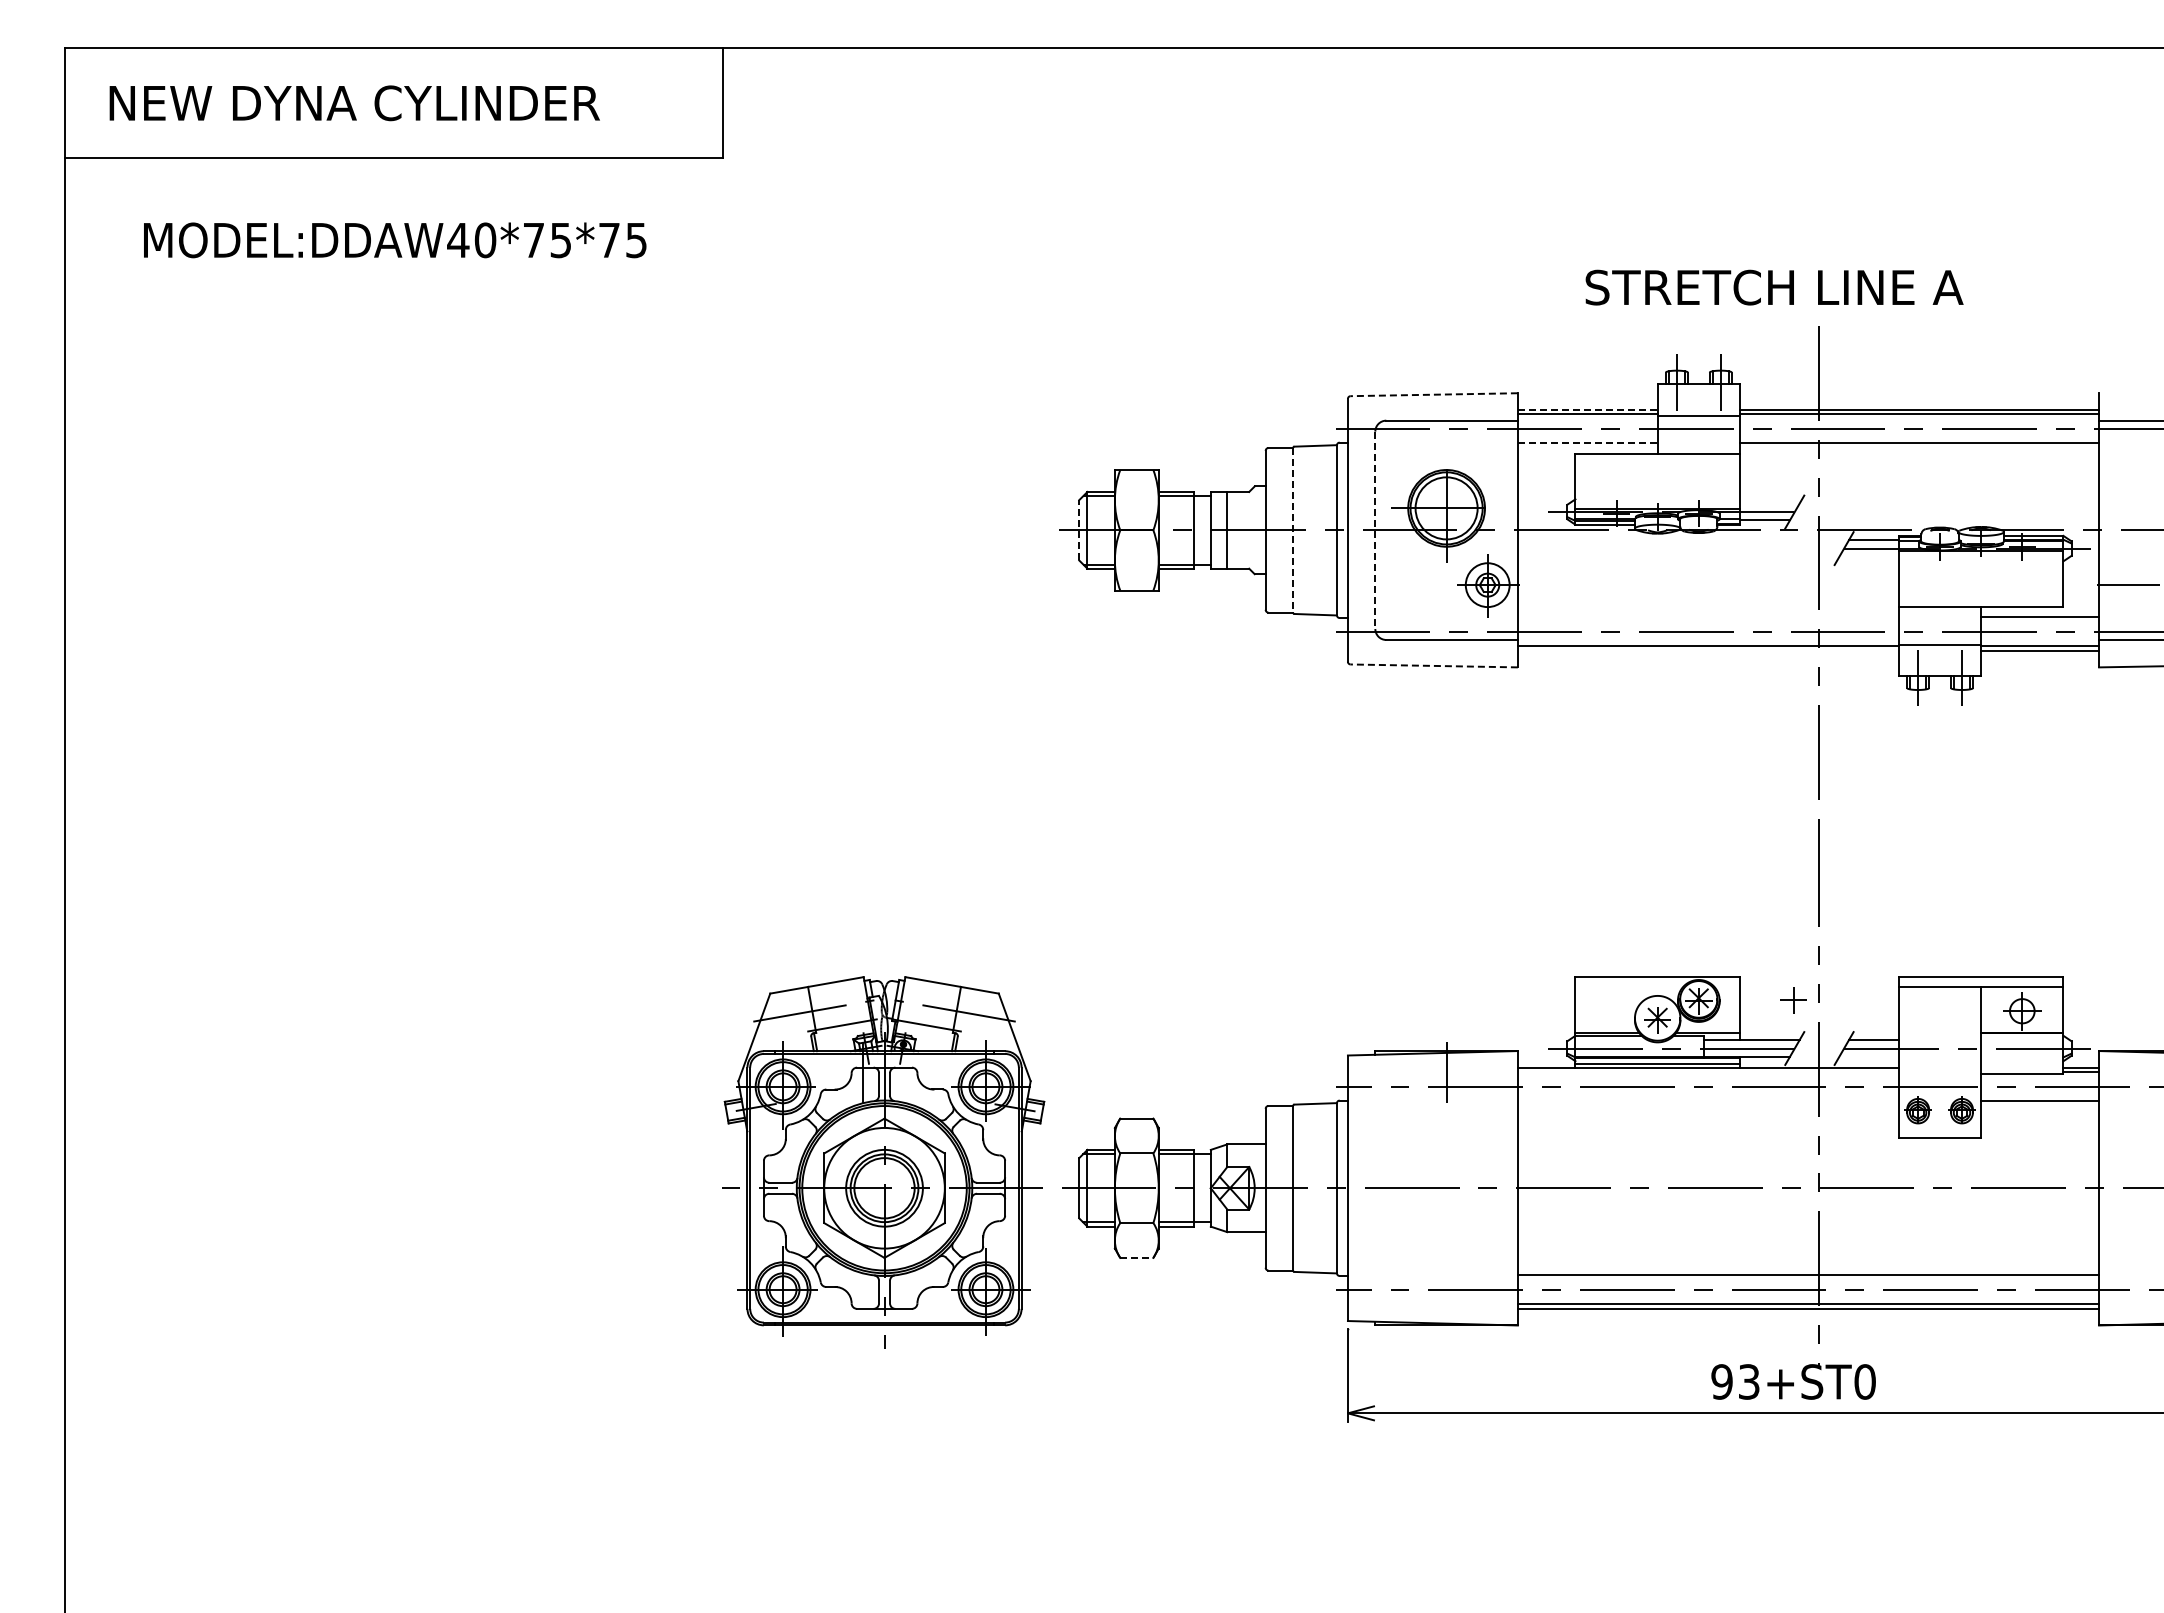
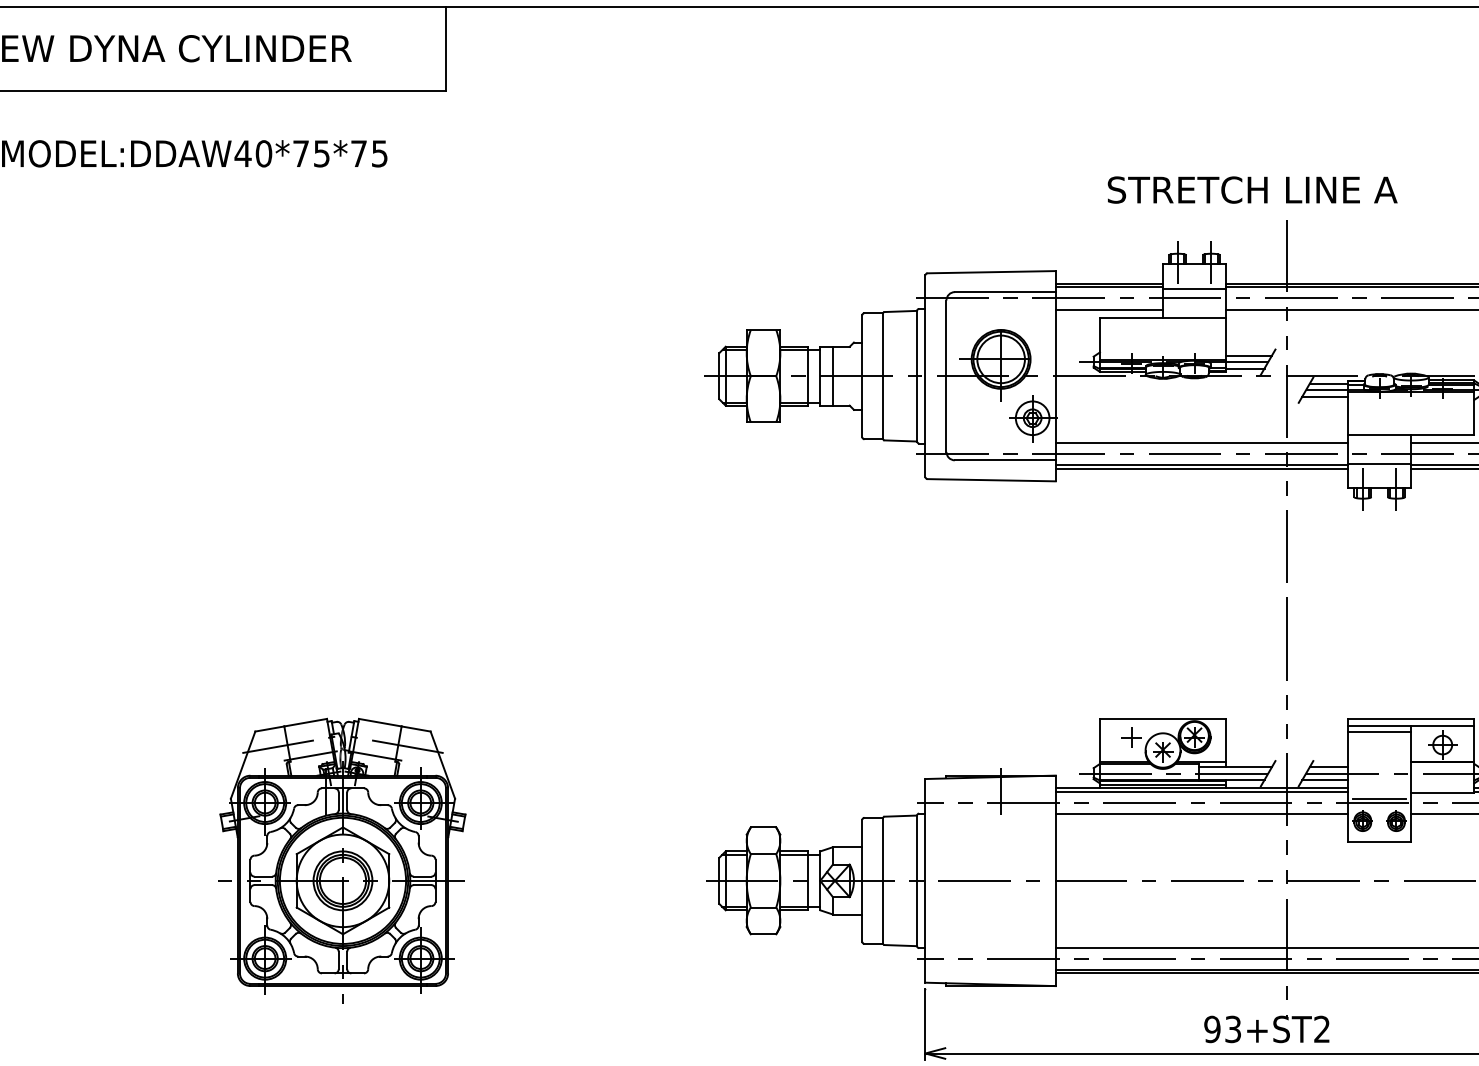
line: (1434, 394) -> (991, 272), dashed -> solid
line: (1587, 409) -> (1109, 283), dashed -> solid
line: (1587, 443) -> (1109, 309), dashed -> solid
line: (1769, 503) -> (1248, 355), added
line: (1079, 529) -> (719, 375), dashed -> solid
line: (1293, 530) -> (883, 376), dashed -> solid
line: (1375, 530) -> (946, 376), dashed -> solid
line: (1868, 556) -> (1324, 396), added
line: (1707, 617) -> (1201, 443), added
line: (1707, 650) -> (1201, 468), added
line: (1434, 665) -> (991, 479), dashed -> solid
line: (1939, 993) -> (1379, 731), added
part: (1793, 1000) -> (1131, 737), moved
line: (1868, 1056) -> (1324, 779), added
line: (1707, 1072) -> (1201, 792), added
line: (1939, 1081) -> (1379, 798), added
line: (1707, 1101) -> (1201, 814), added
part: (883, 1162) -> (342, 861), moved
line: (1136, 1257) -> (763, 933), dashed -> solid
text: (1864, 1381) -> (1321, 1029), 93+ST0 -> 93+ST2

